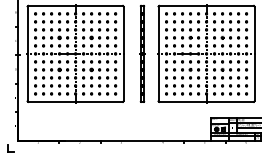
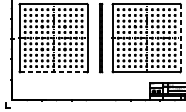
line: (254, 54) -> (180, 38), solid -> dashed
line: (76, 101) -> (54, 71), solid -> dashed

